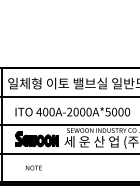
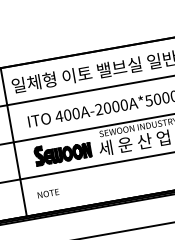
text: (33, 167) -> (47, 193), moved

